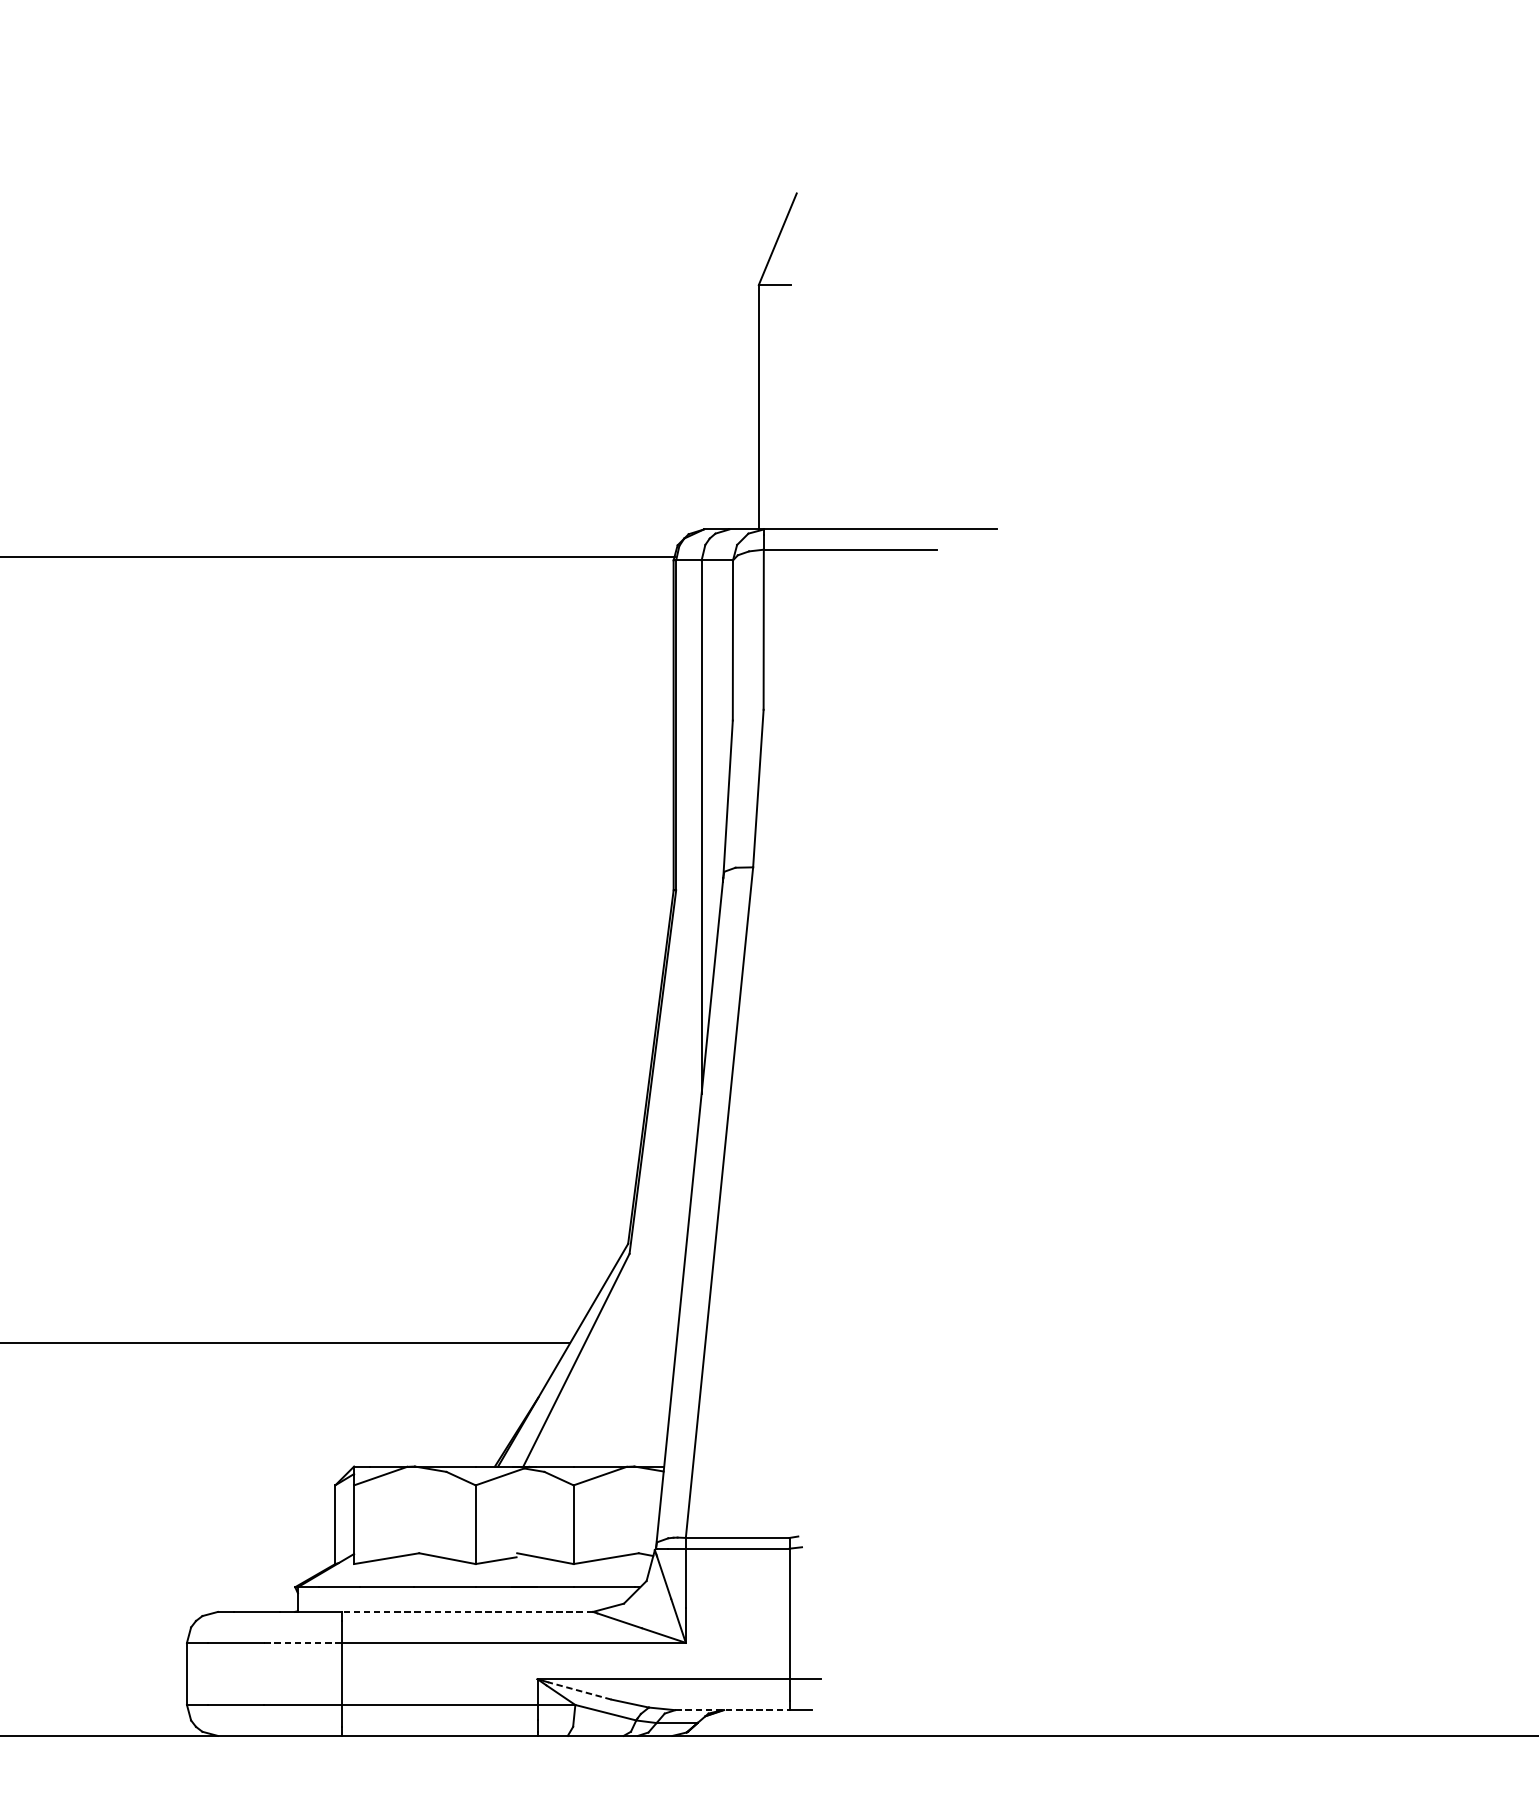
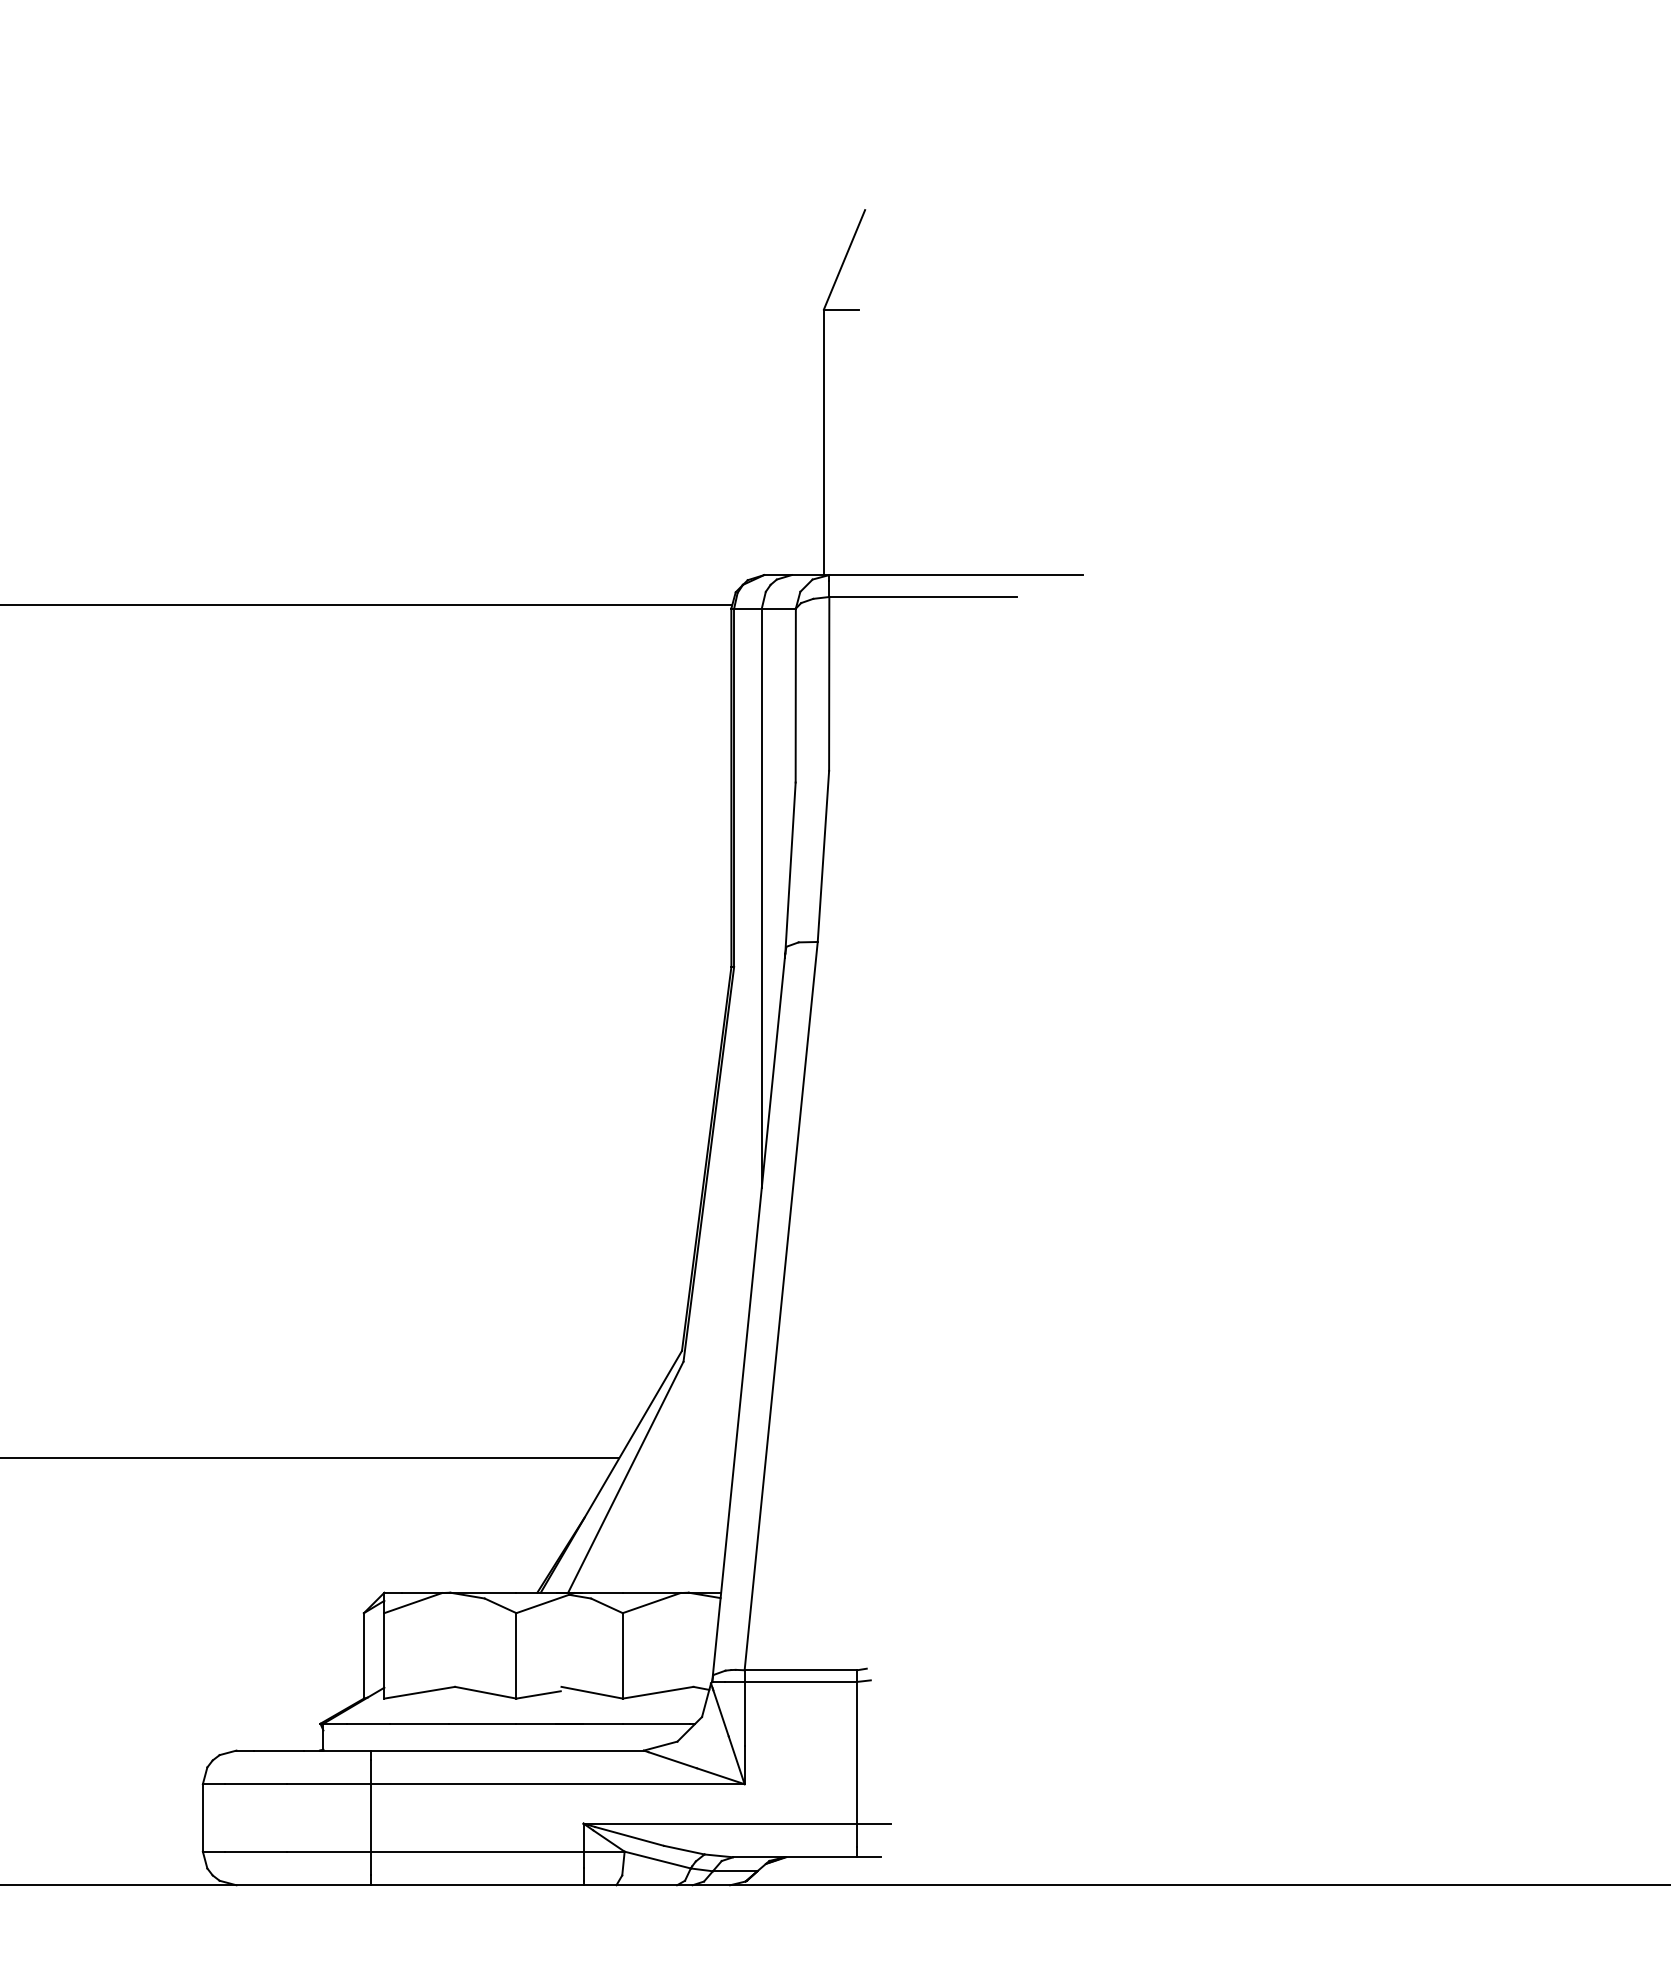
line: (467, 1611) -> (507, 1750), dashed -> solid
line: (302, 1643) -> (328, 1784), dashed -> solid
line: (579, 1691) -> (629, 1836), dashed -> solid
line: (732, 1710) -> (795, 1857), dashed -> solid

